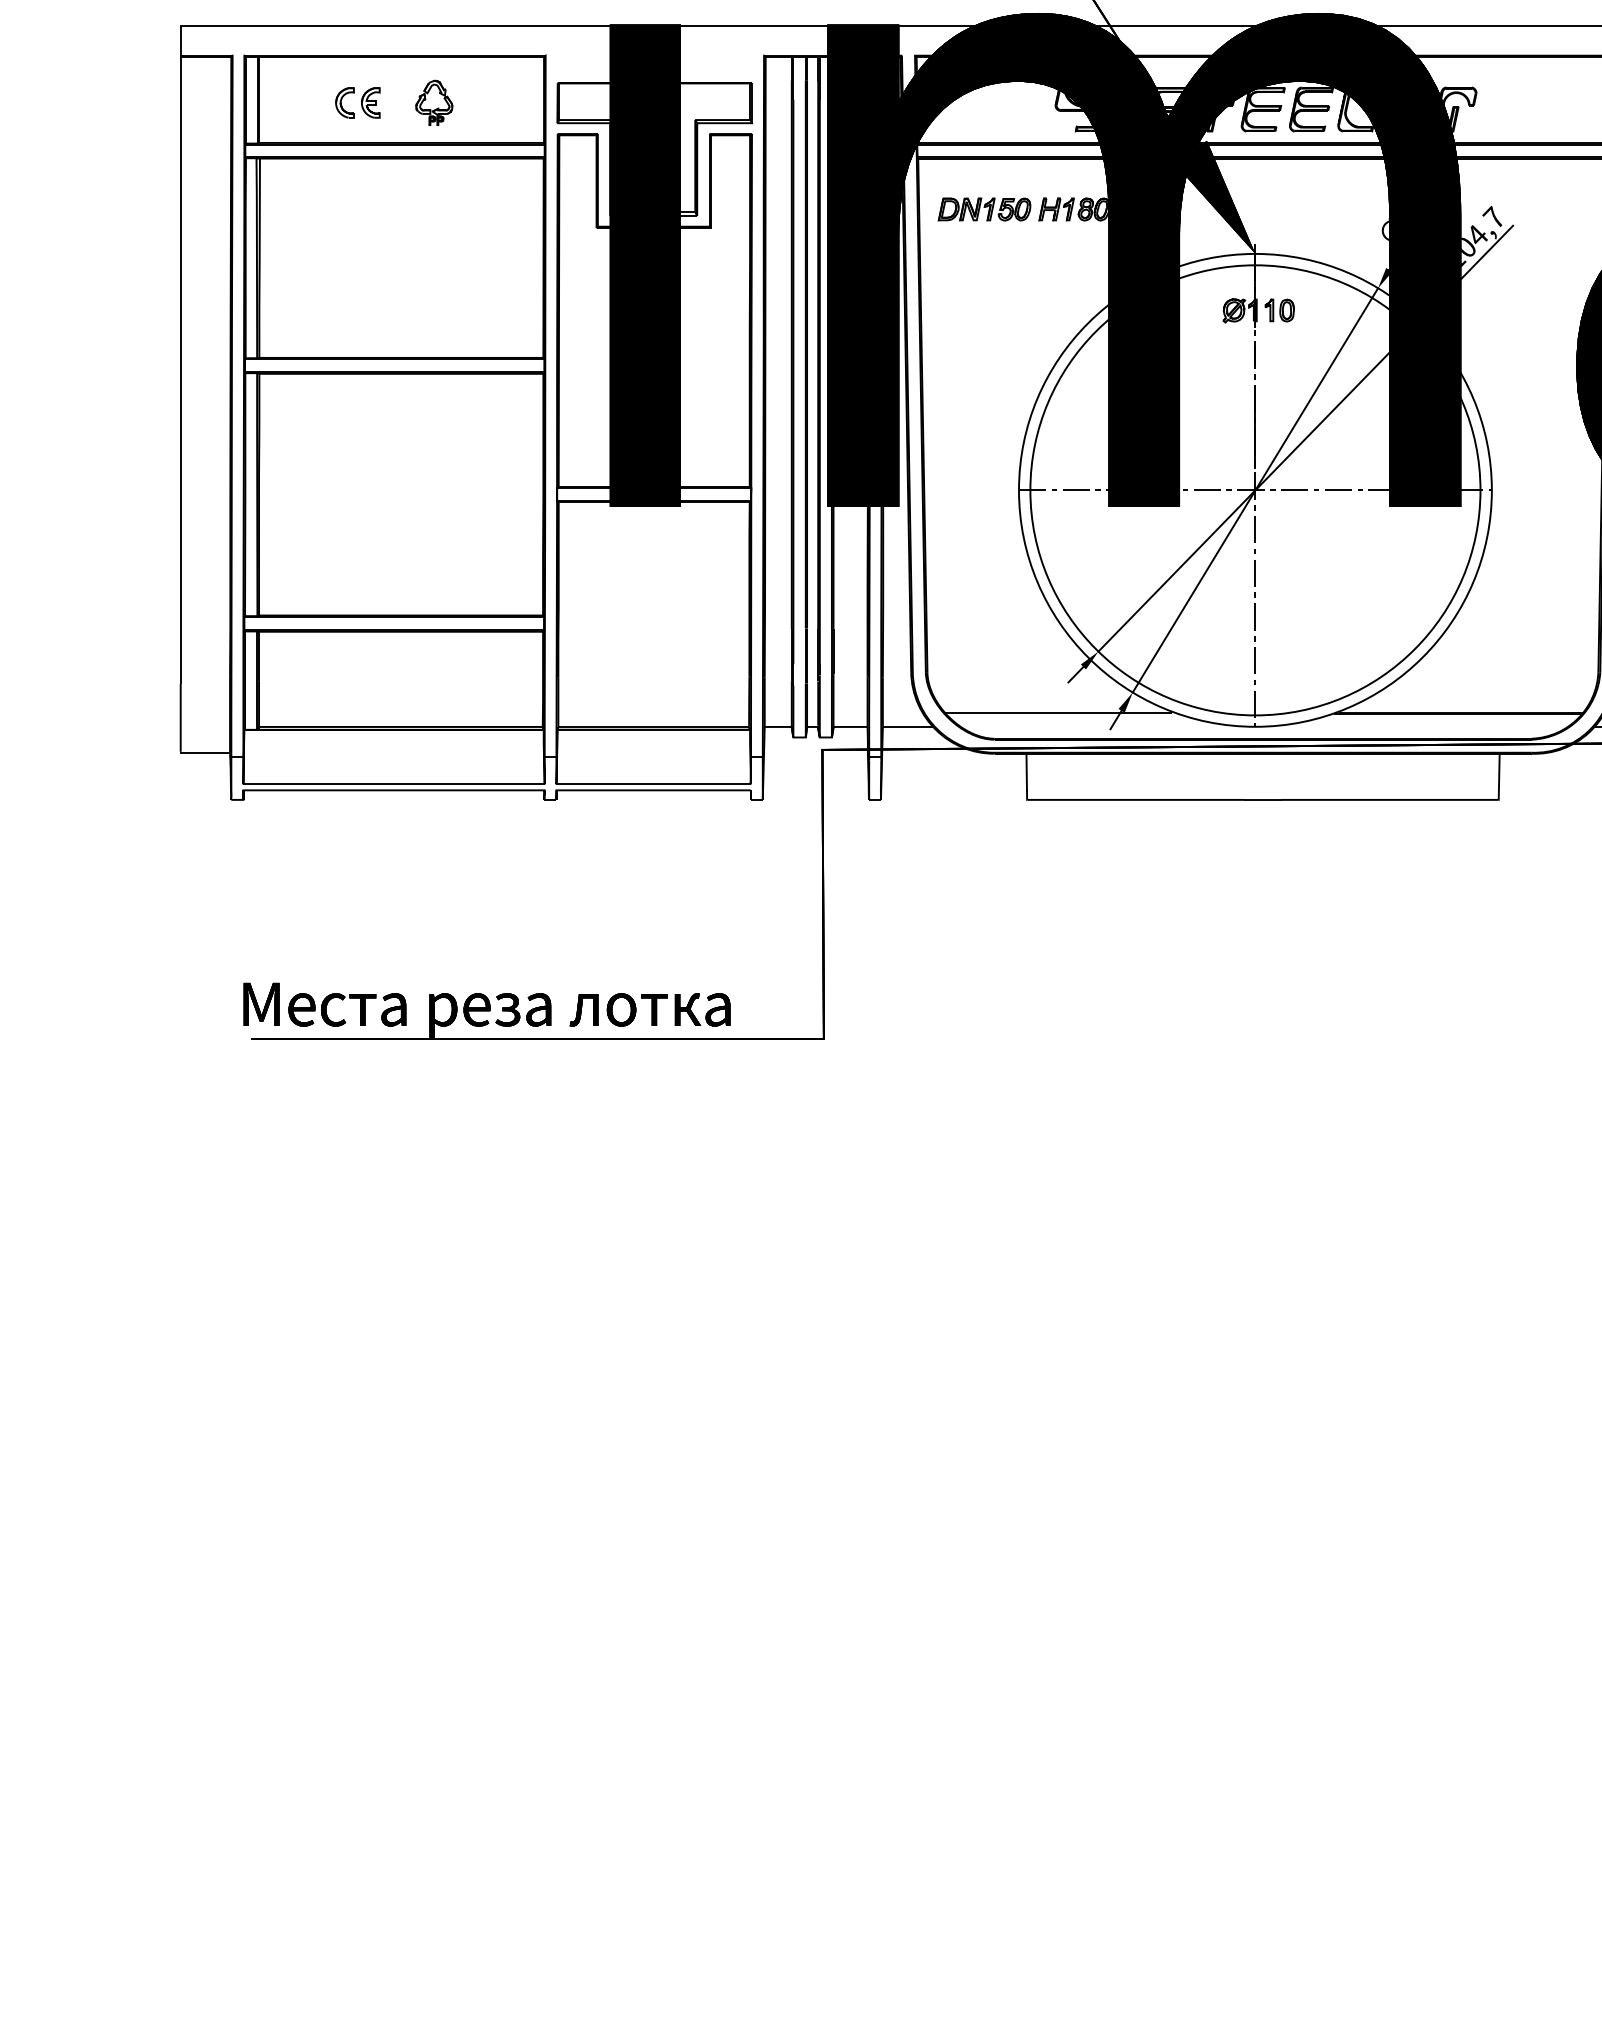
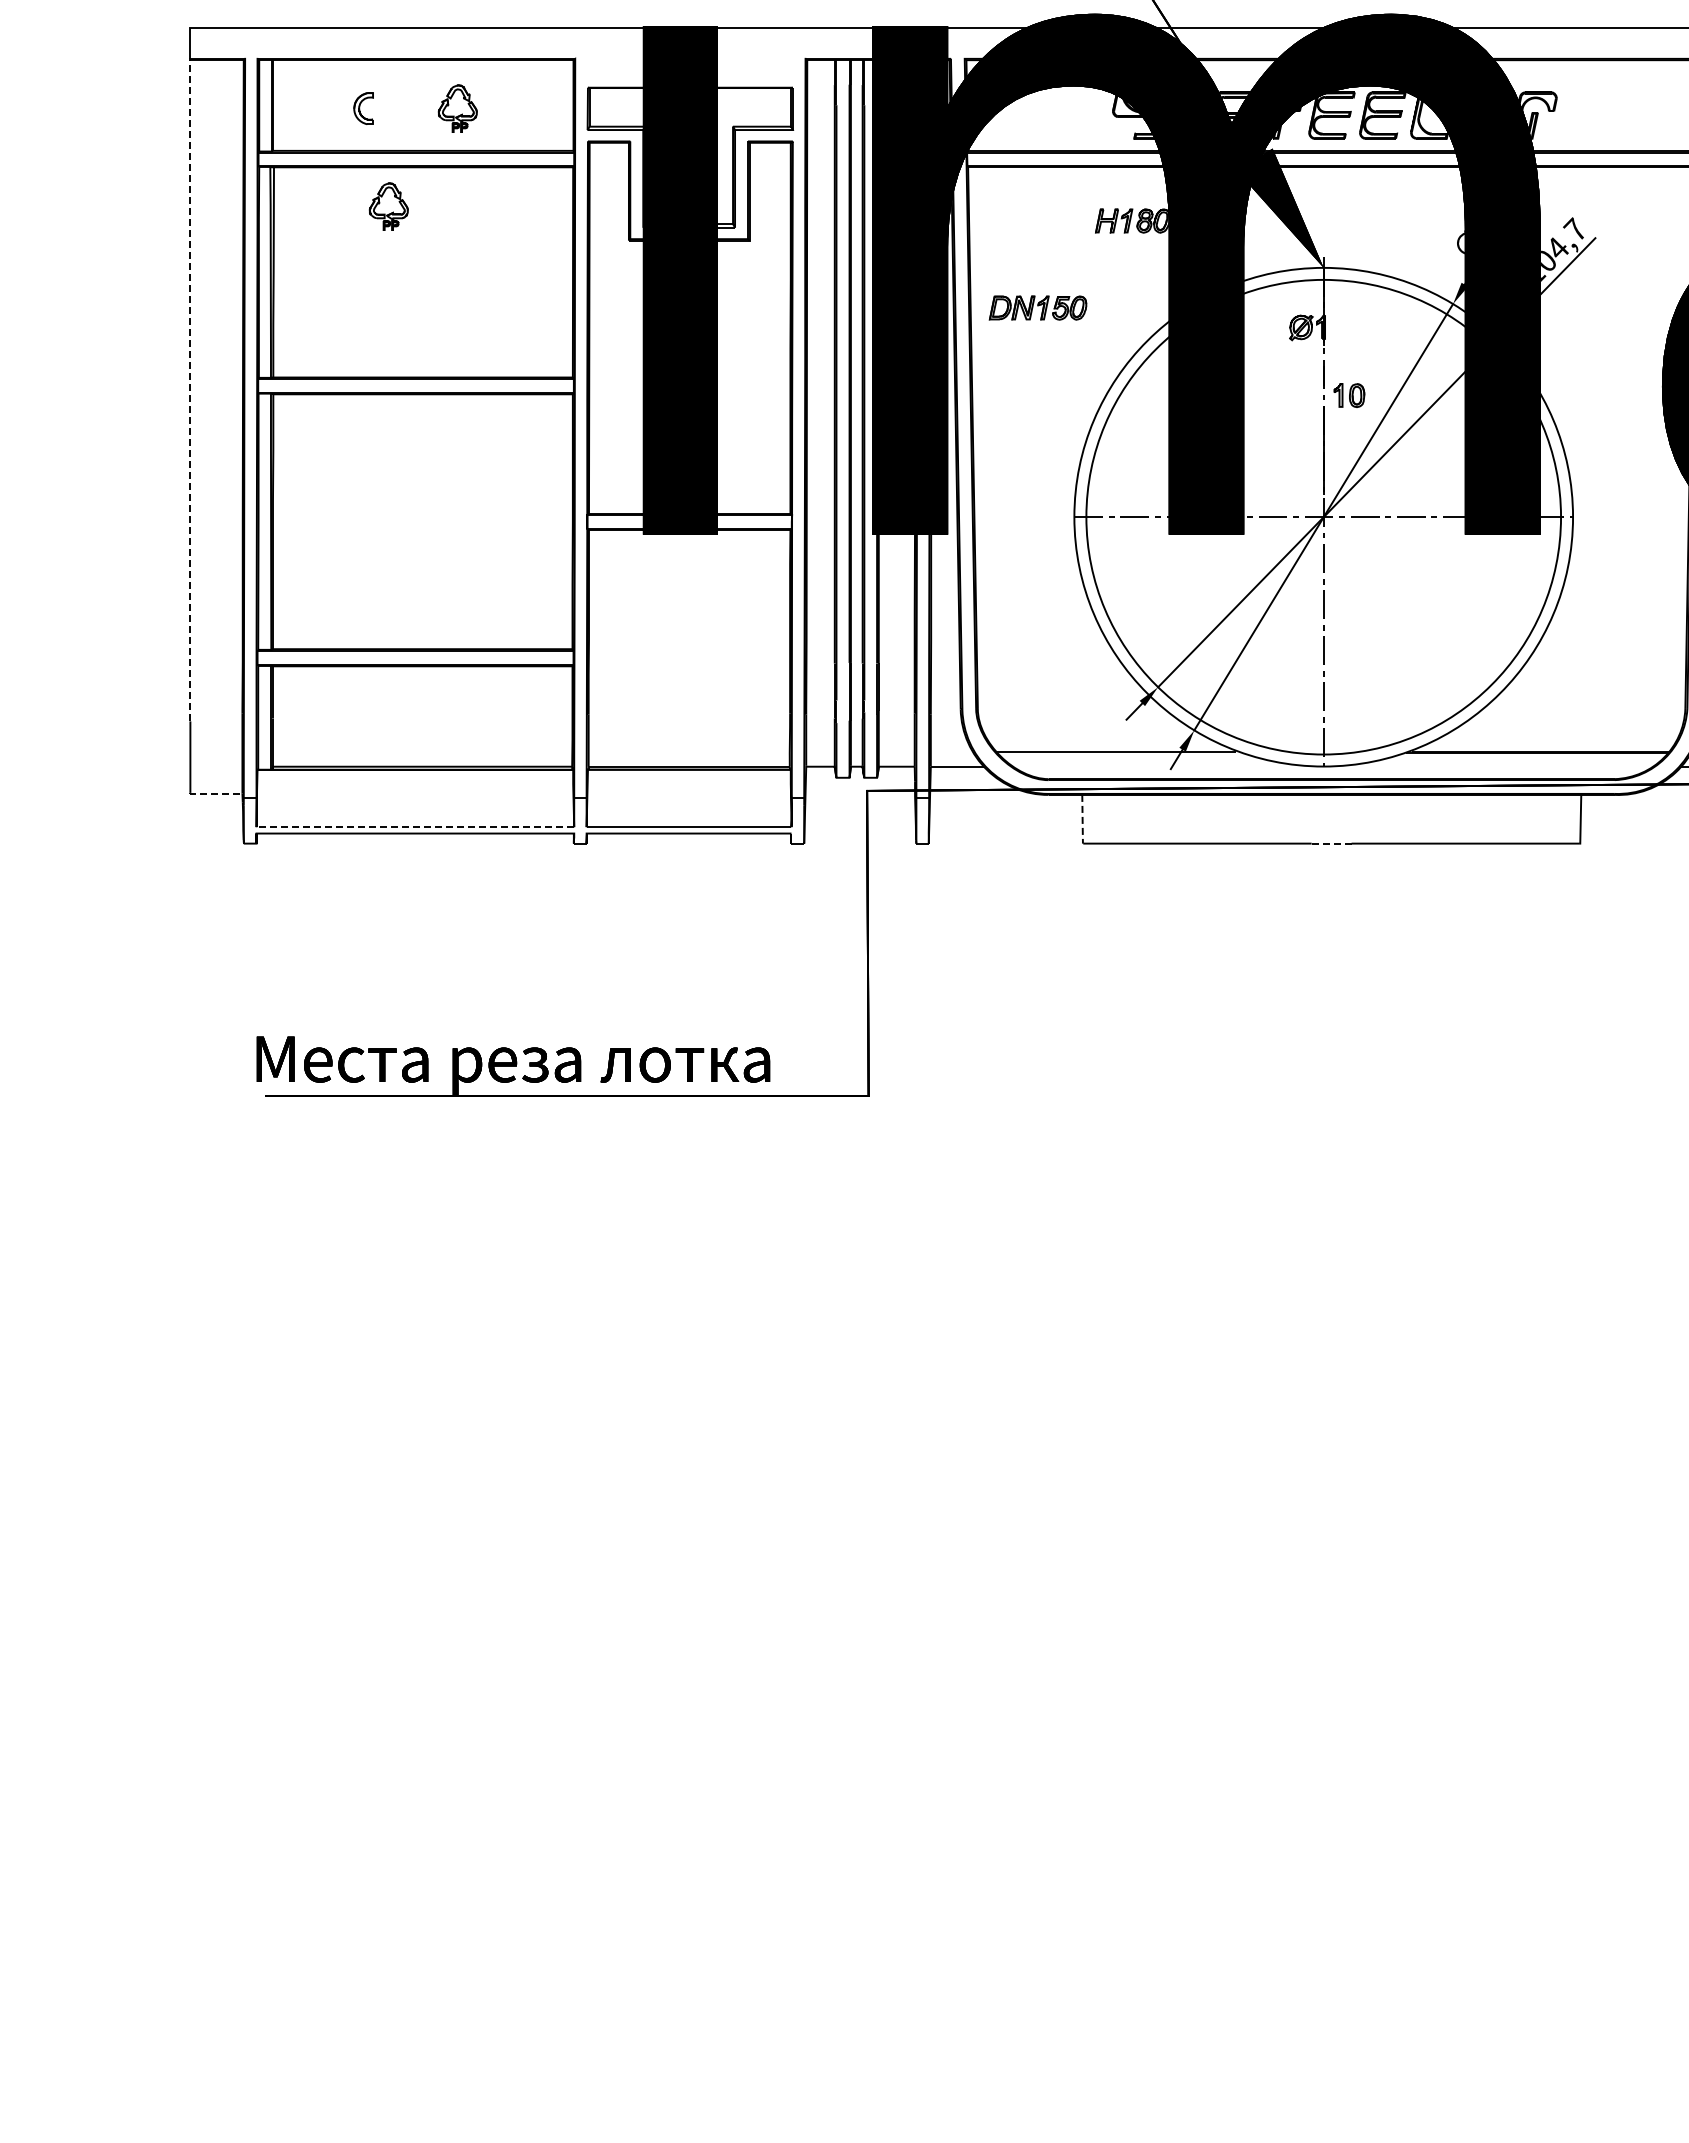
part: (370, 102) -> (390, 108), removed
part: (368, 195) -> (388, 206), added
part: (984, 208) -> (1037, 307), moved
part: (1279, 310) -> (1349, 395), moved
line: (180, 371) -> (190, 391), solid -> dashed
line: (203, 752) -> (214, 793), solid -> dashed
line: (1026, 777) -> (1082, 820), solid -> dashed
line: (394, 784) -> (415, 827), solid -> dashed
line: (1262, 799) -> (1331, 843), solid -> dashed

